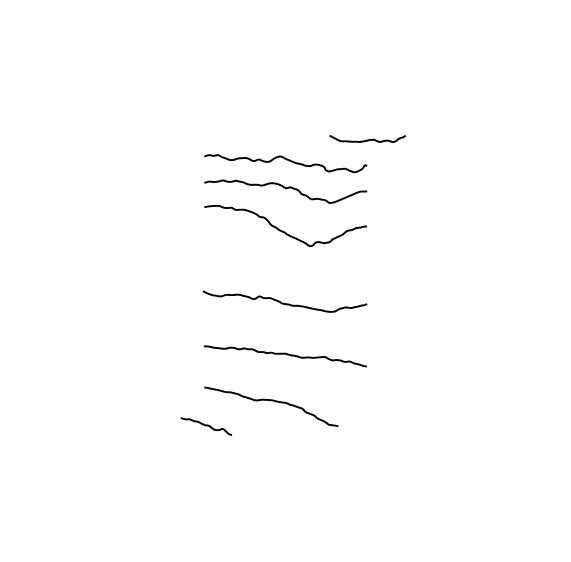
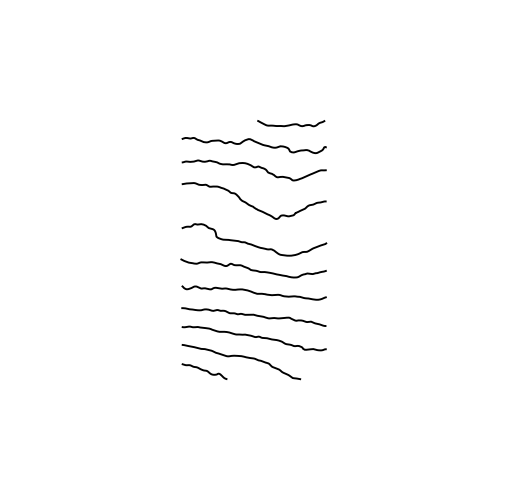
curve: (368, 138) -> (291, 123), moved
curve: (282, 273) -> (251, 243), added
curve: (284, 328) -> (253, 292), added
curve: (284, 379) -> (253, 337), added
curve: (206, 426) -> (204, 371), moved

